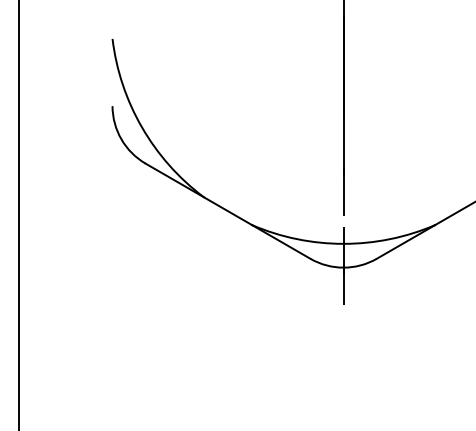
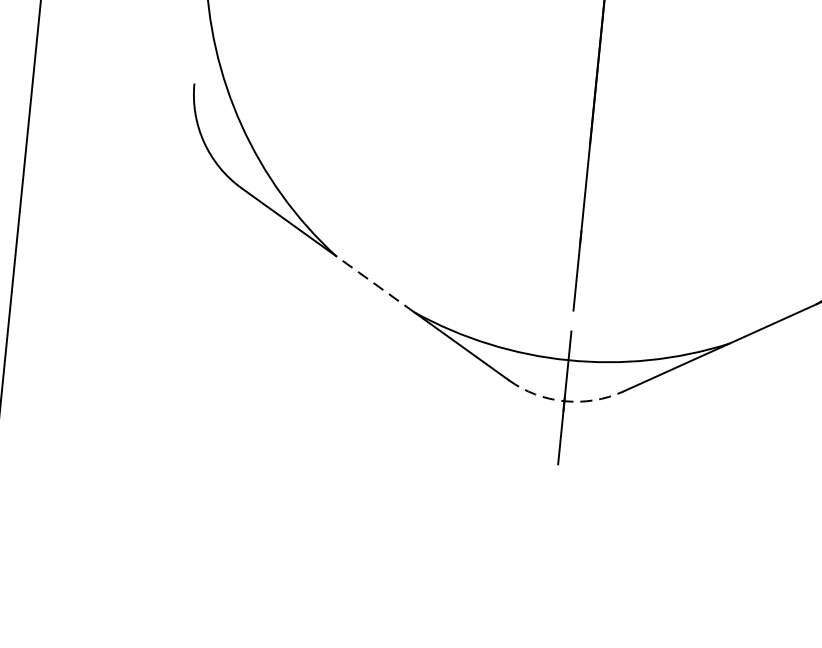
line: (228, 211) -> (375, 284), solid -> dashed
arc: (343, 267) -> (564, 400), solid -> dashed

